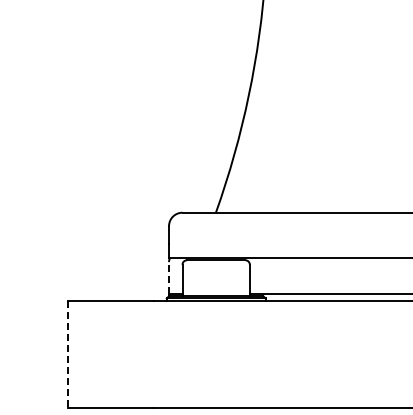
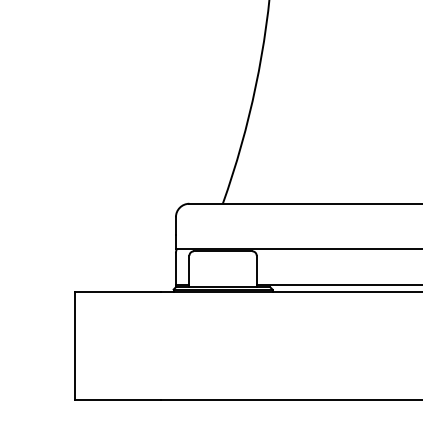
line: (168, 277) -> (175, 268), dashed -> solid
line: (67, 354) -> (74, 345), dashed -> solid

